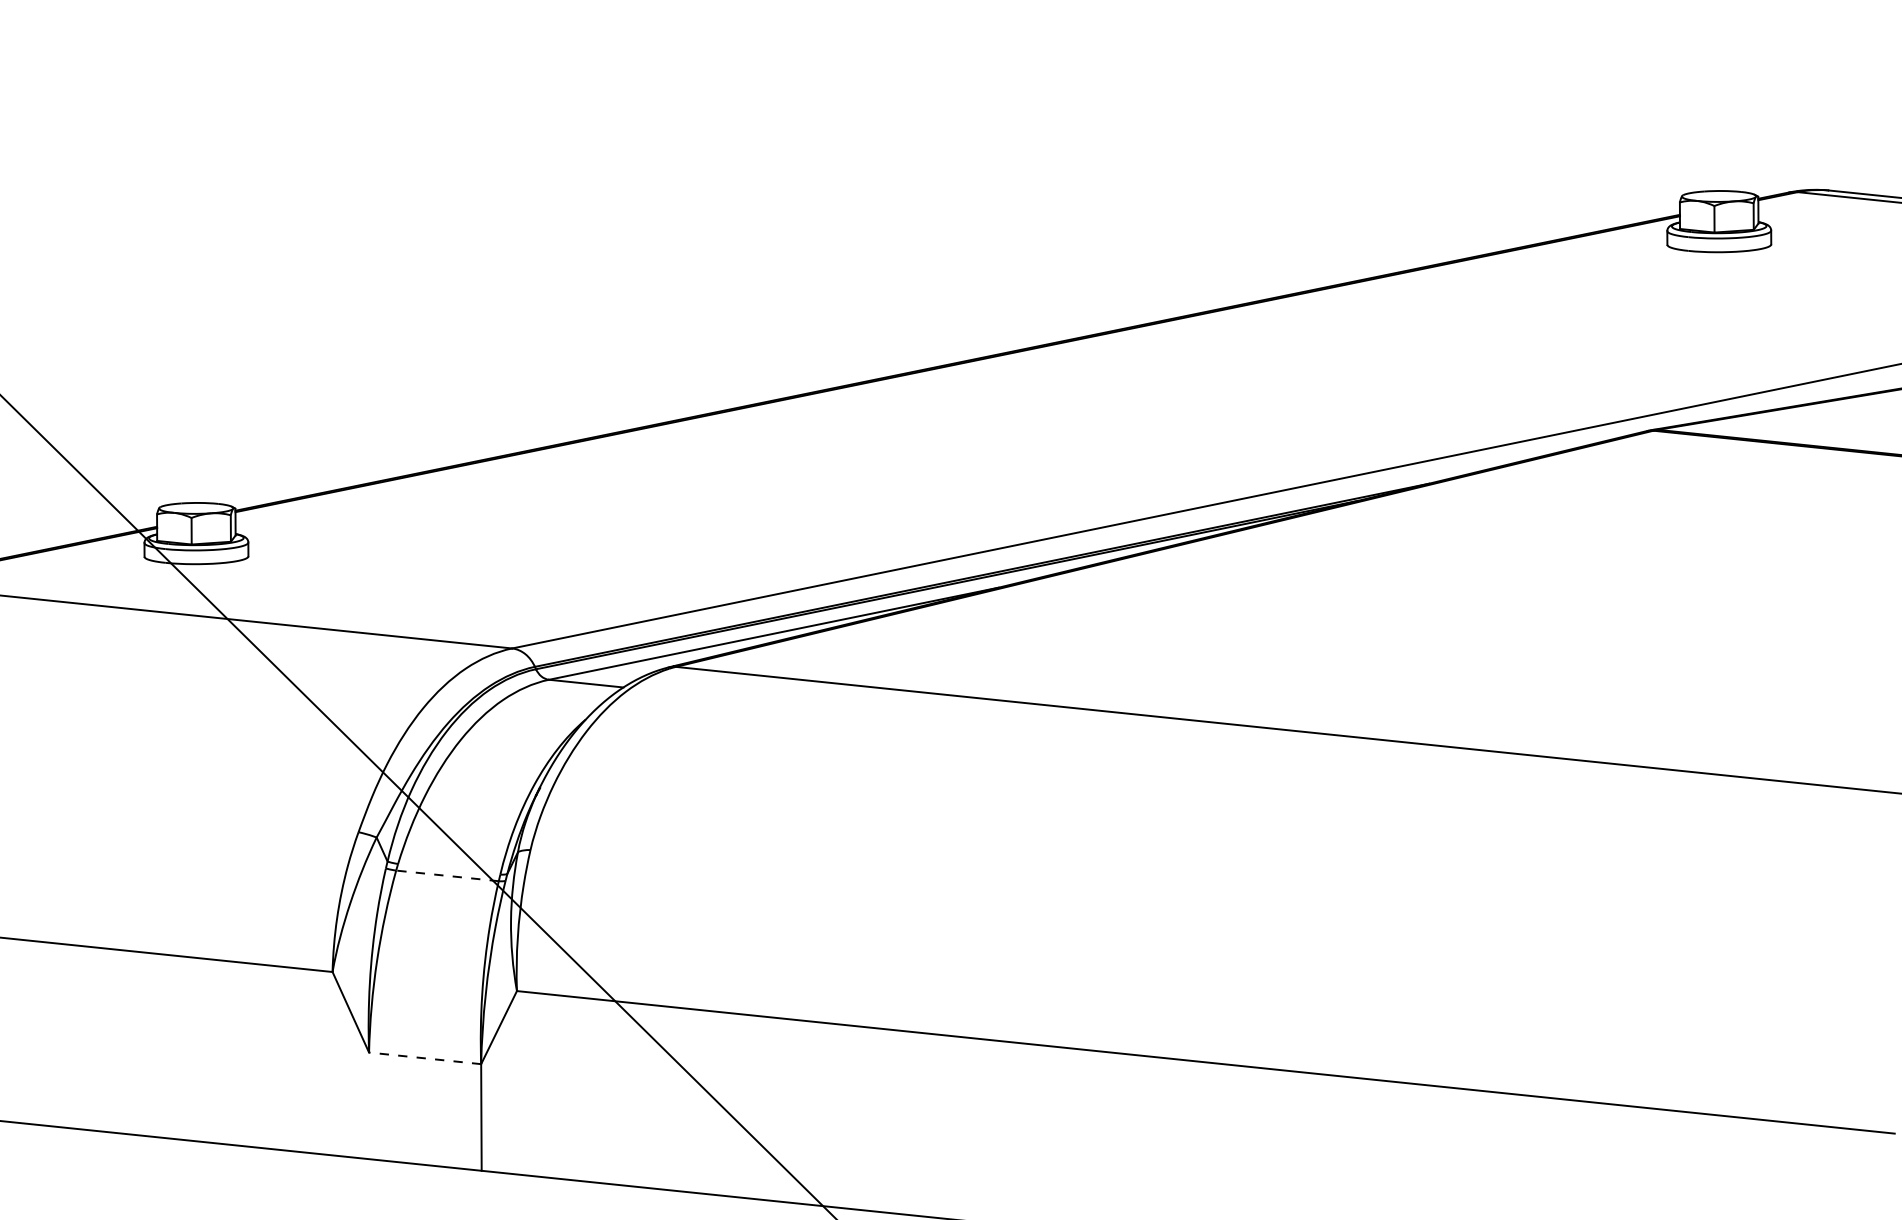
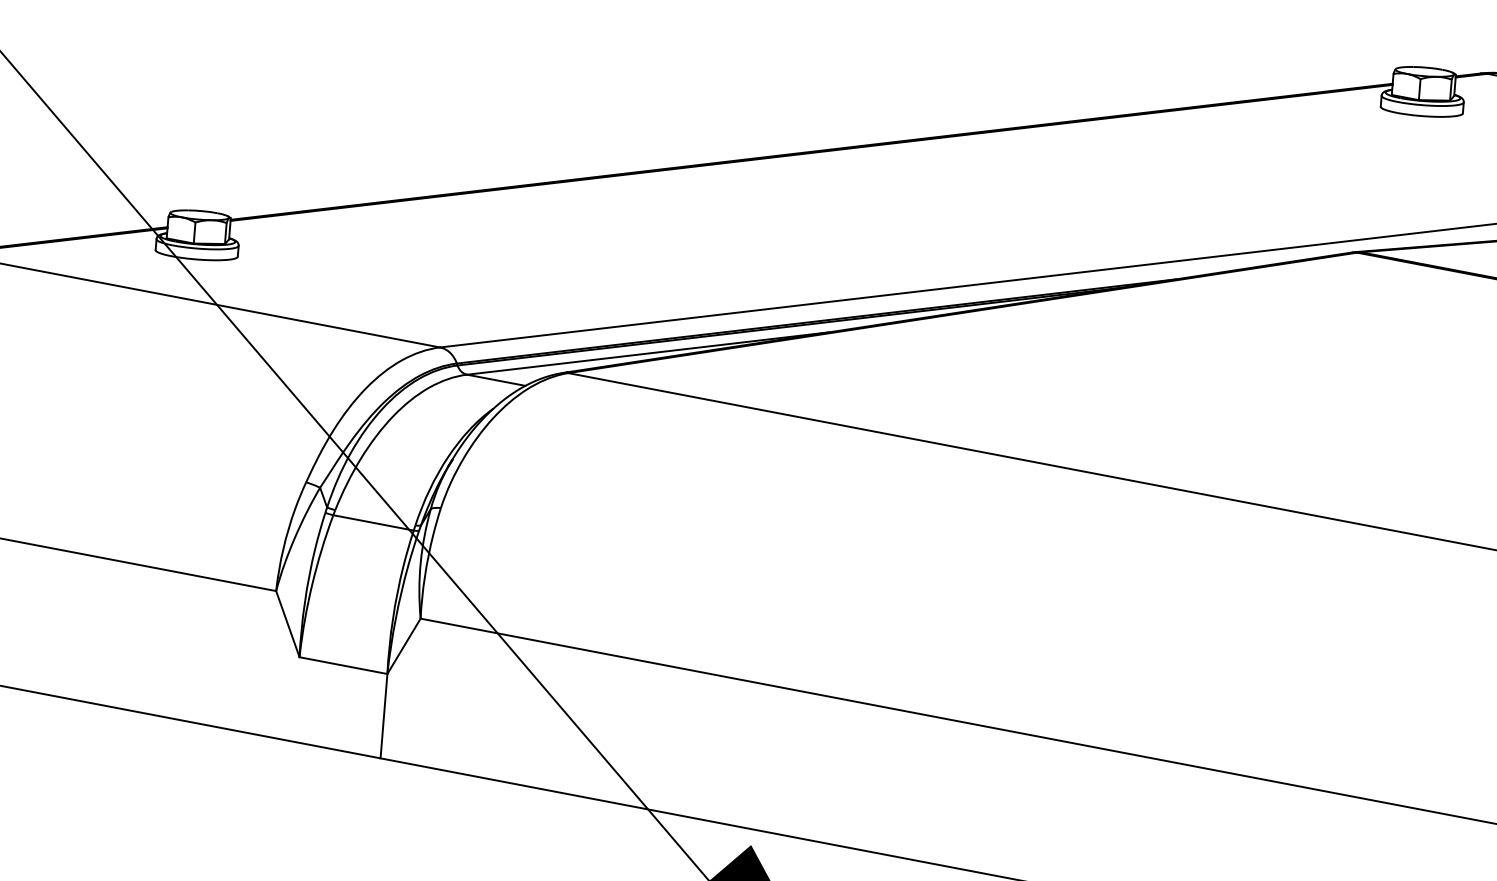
line: (447, 875) -> (373, 522), dashed -> solid
line: (424, 1058) -> (342, 665), dashed -> solid

